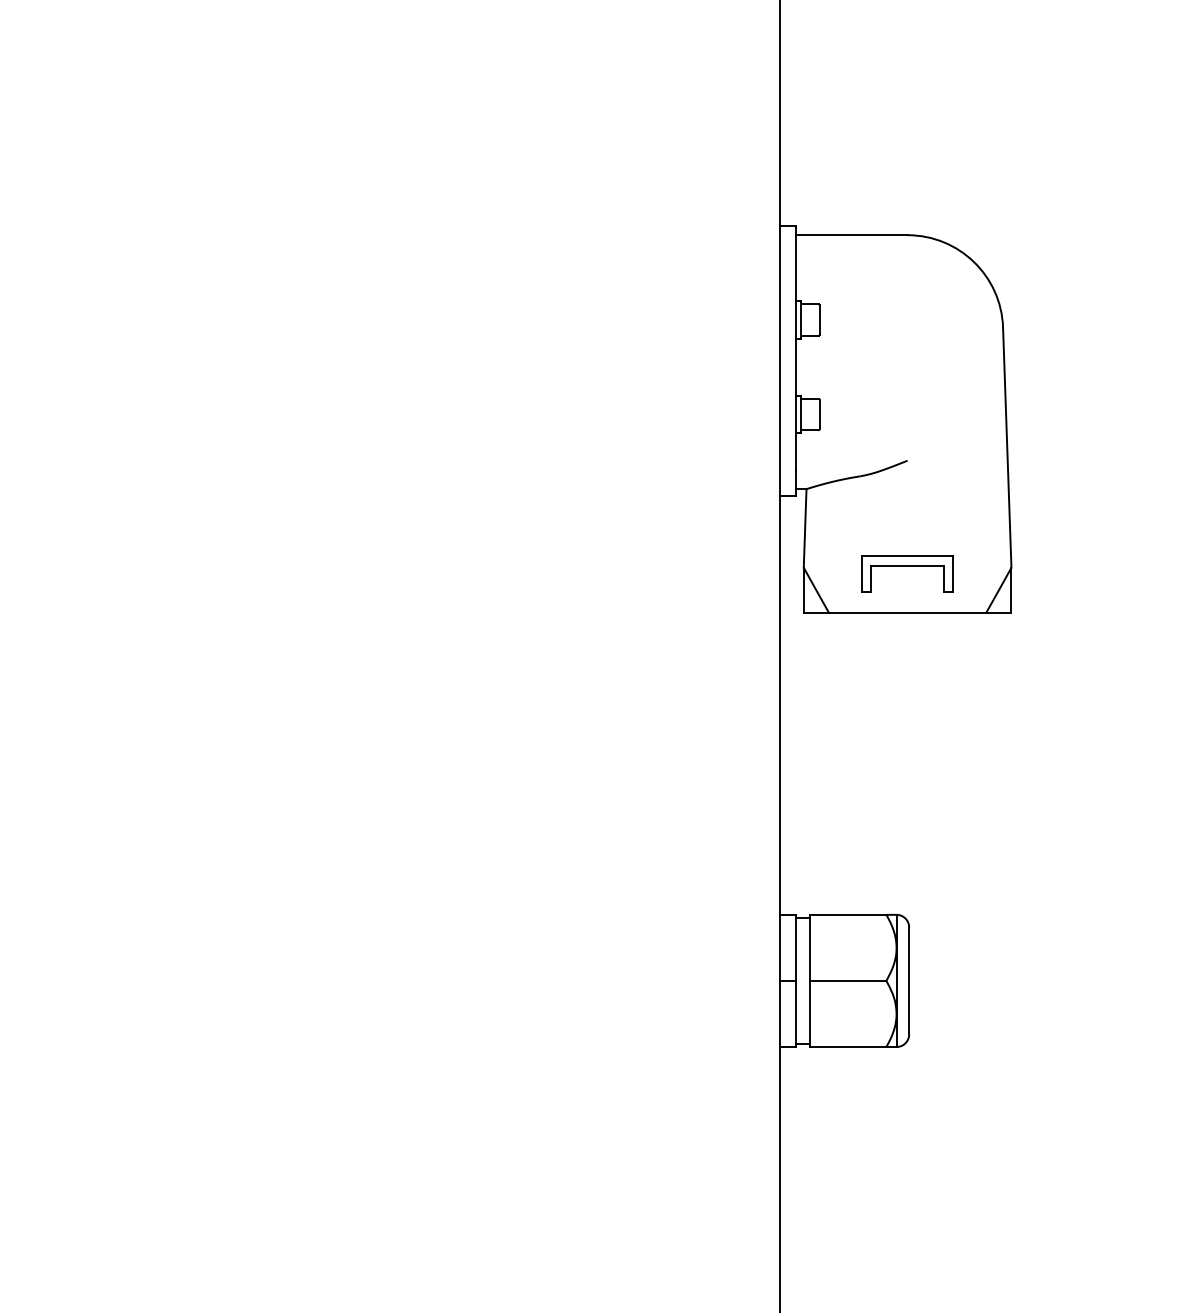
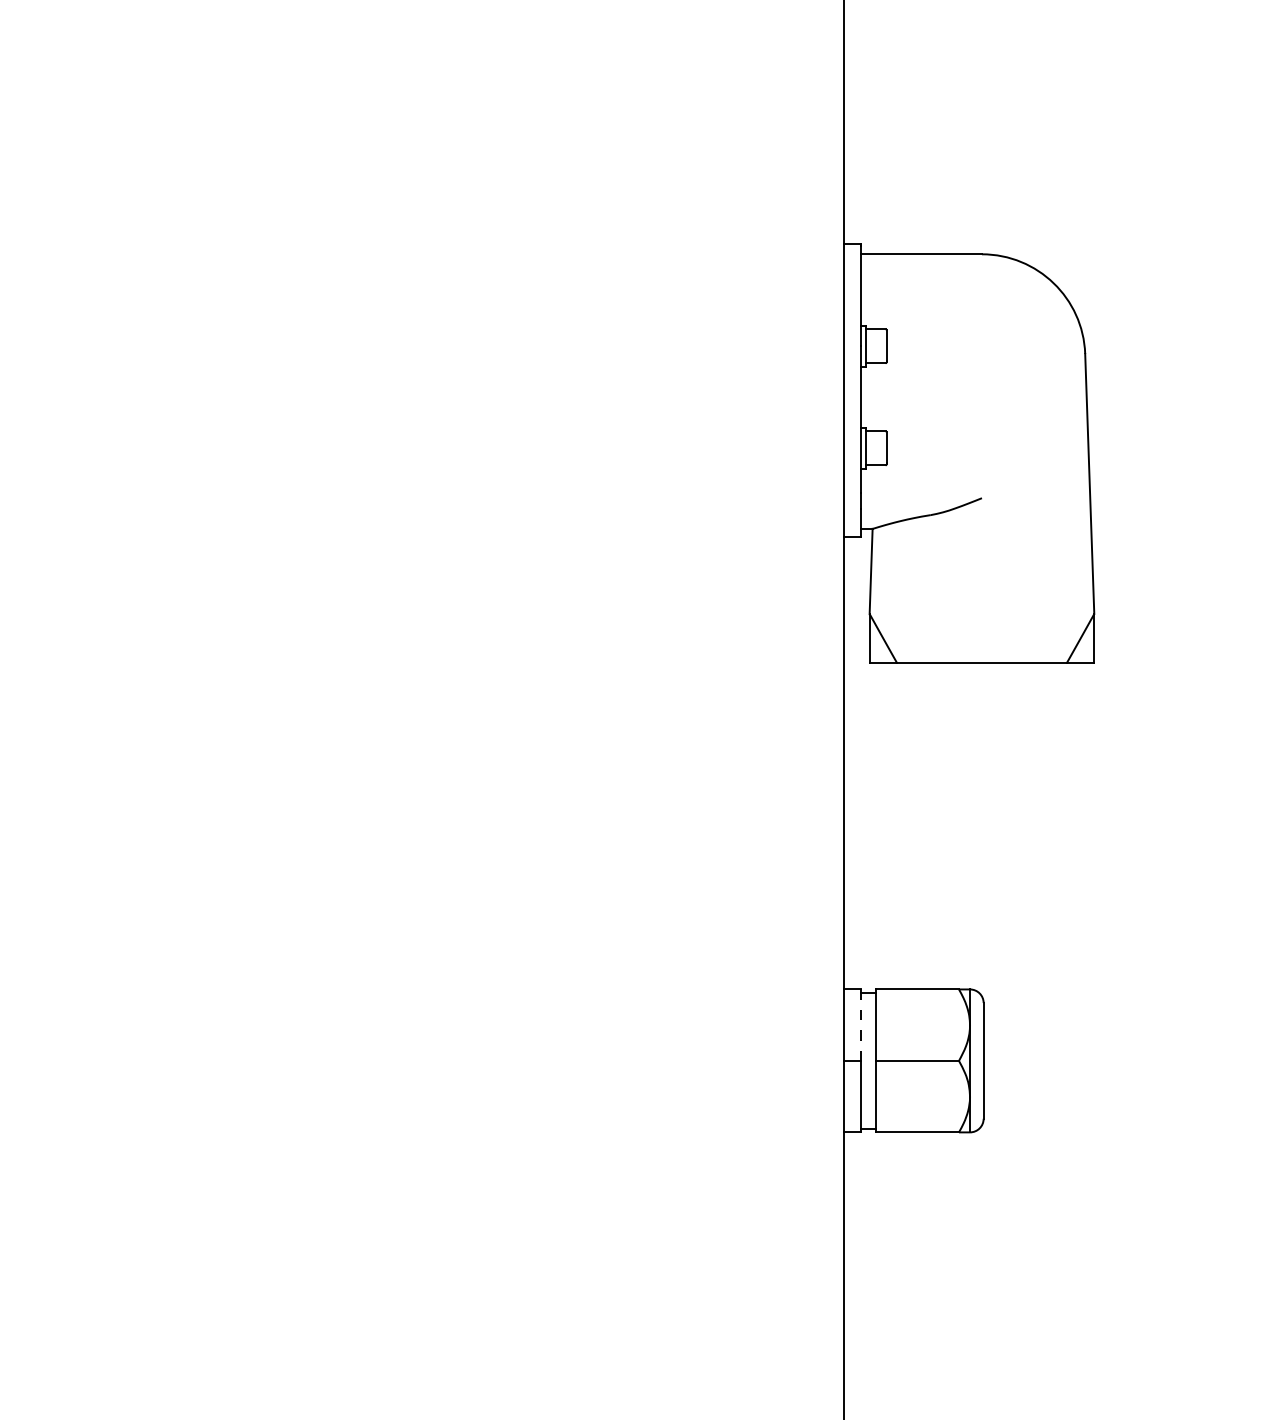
part: (907, 566) -> (981, 612), removed
line: (796, 948) -> (861, 1025), solid -> dashed

